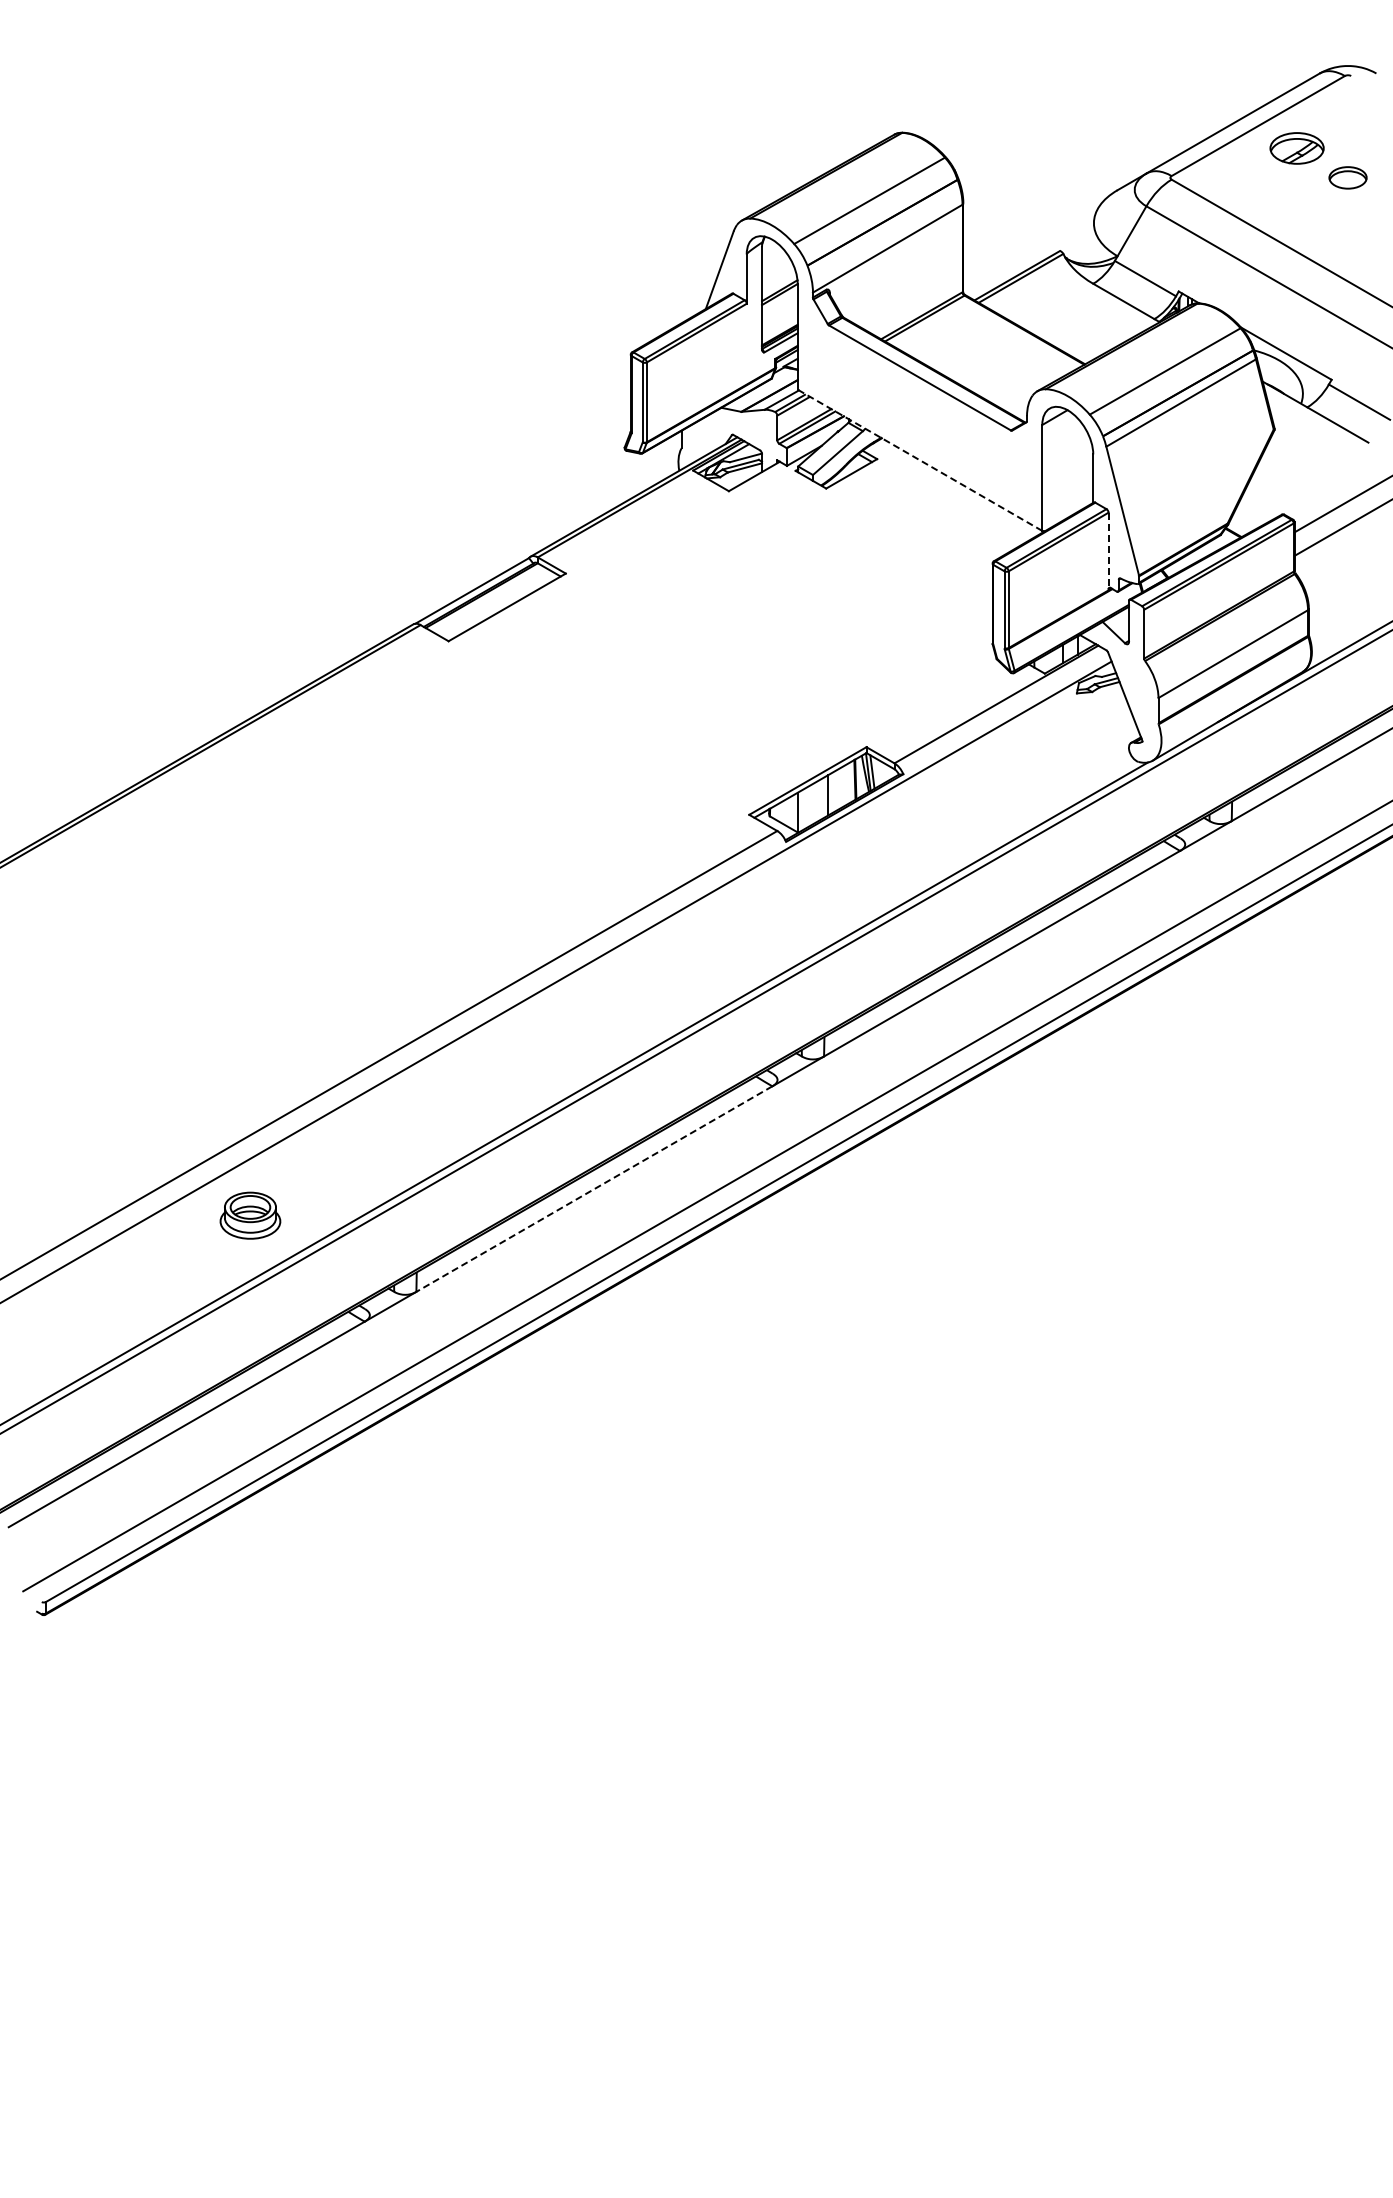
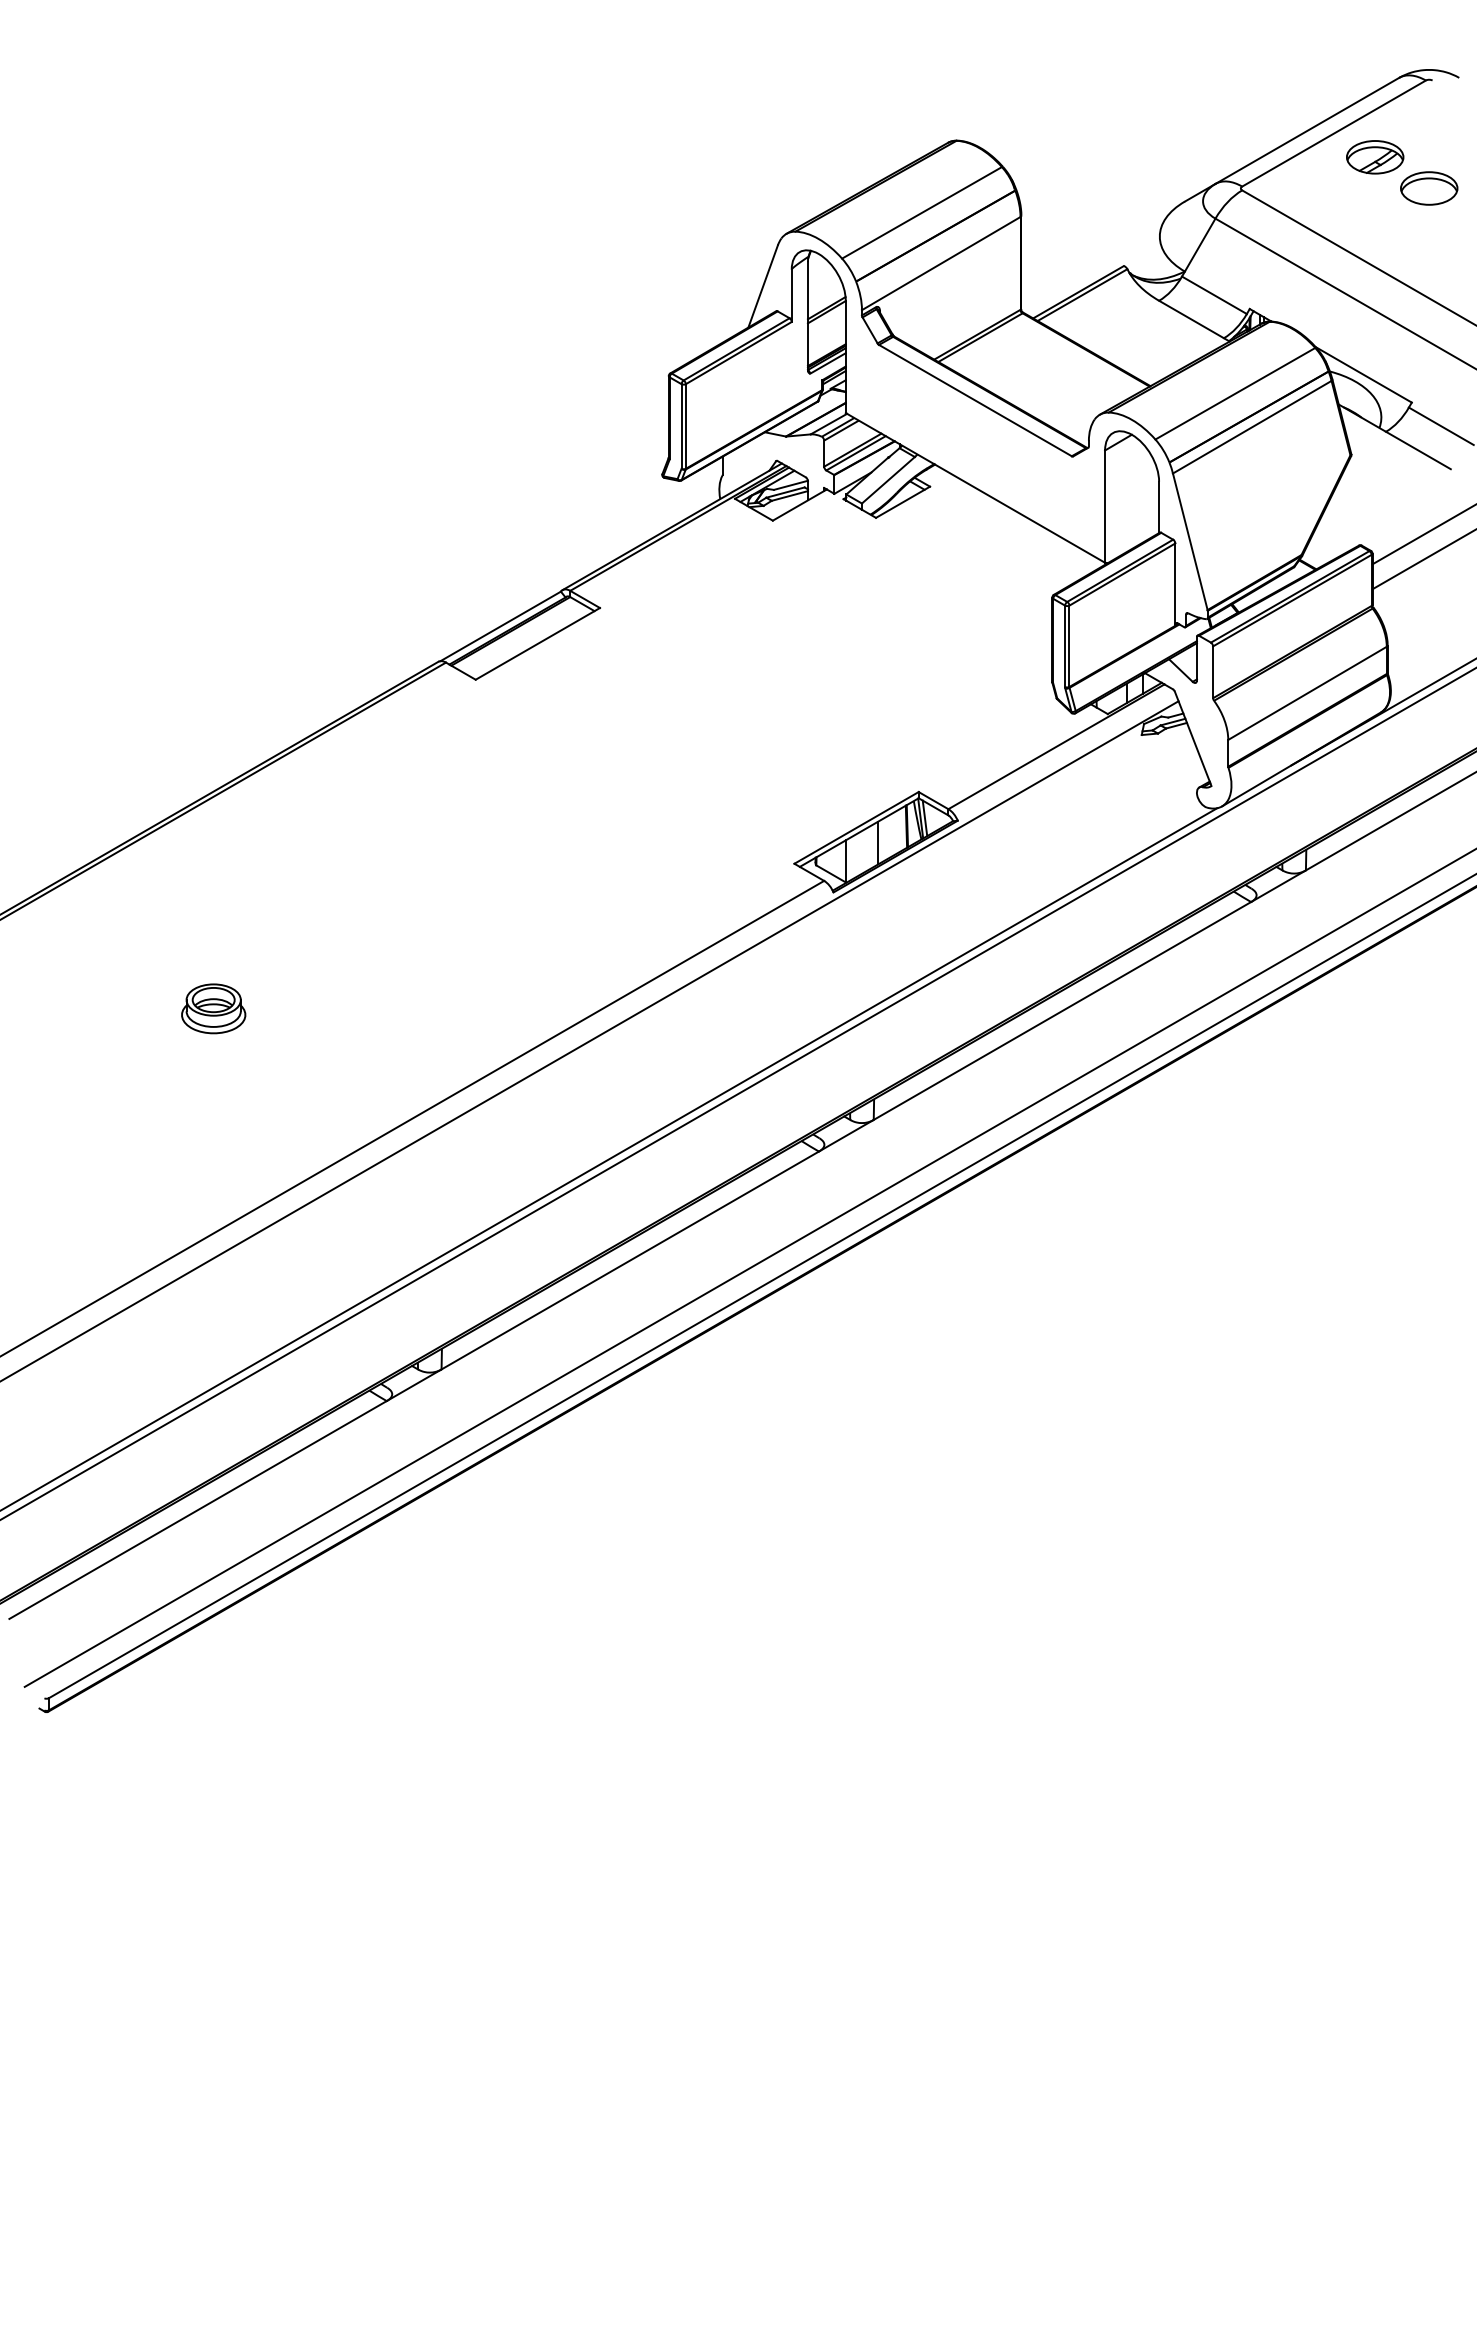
part: (1347, 177) -> (1428, 188), size x1.43
line: (919, 460) -> (974, 488), dashed -> solid
line: (1108, 551) -> (1175, 584), dashed -> solid
line: (594, 1189) -> (630, 1260), dashed -> solid
part: (250, 1215) -> (213, 1008), moved

